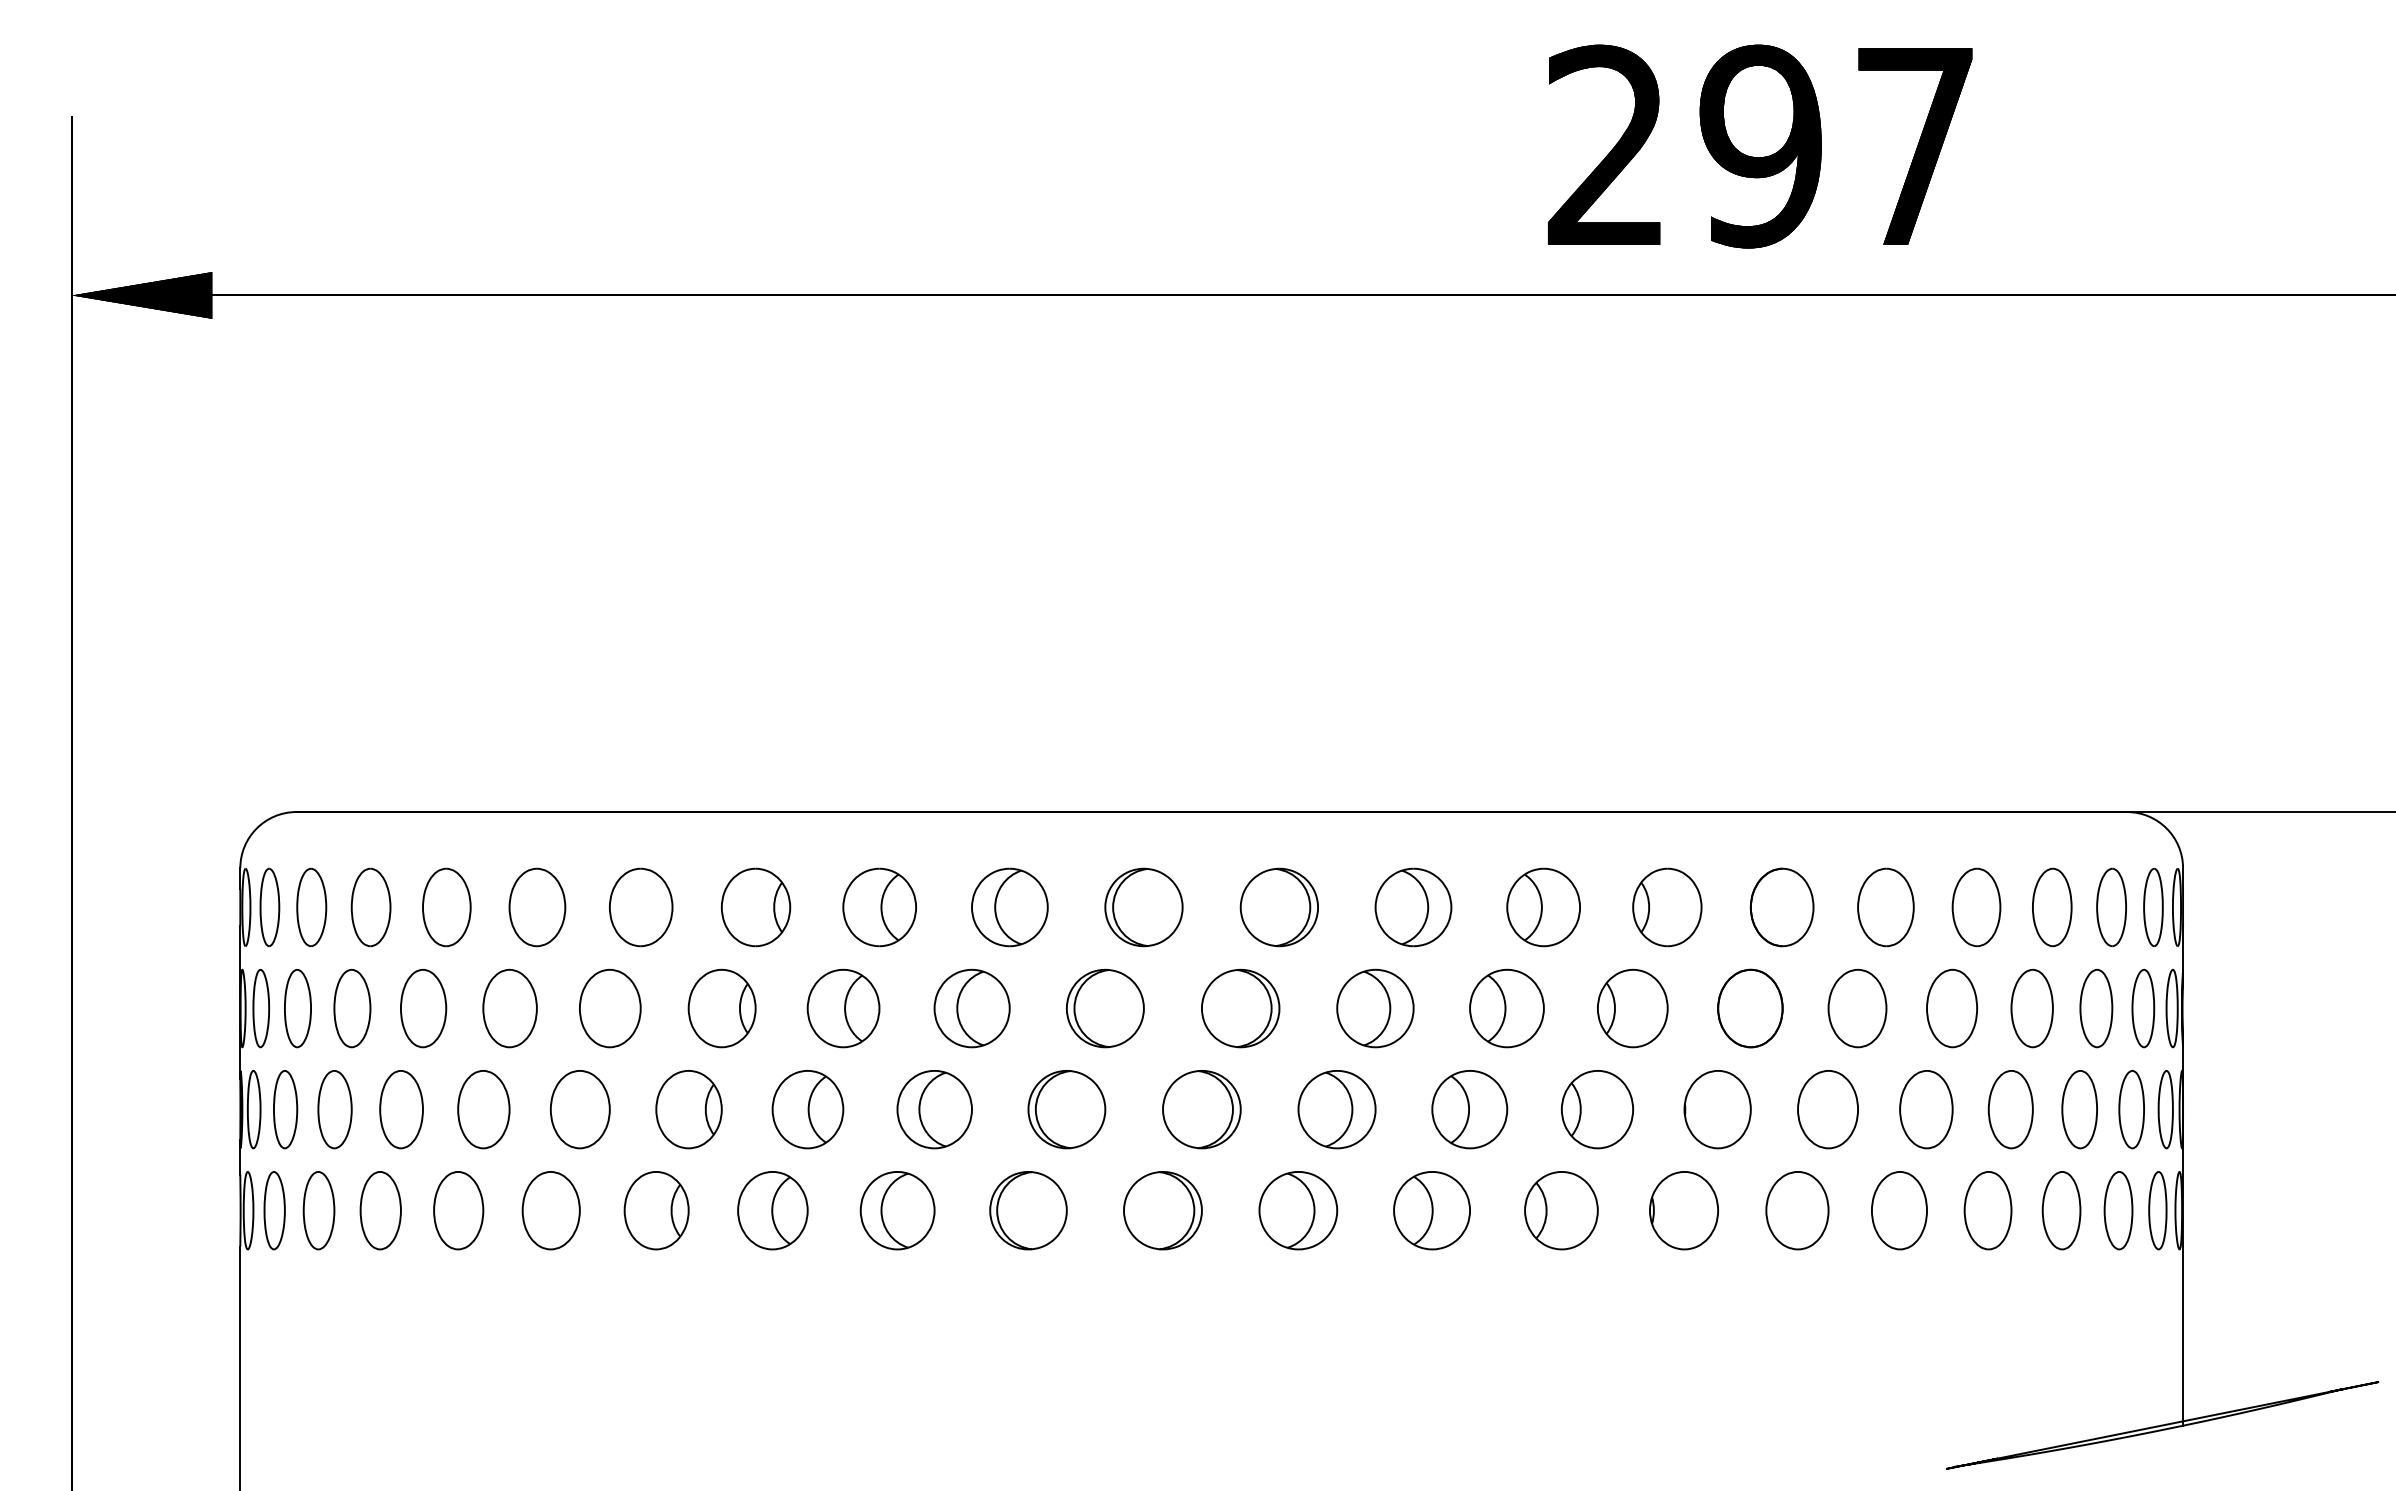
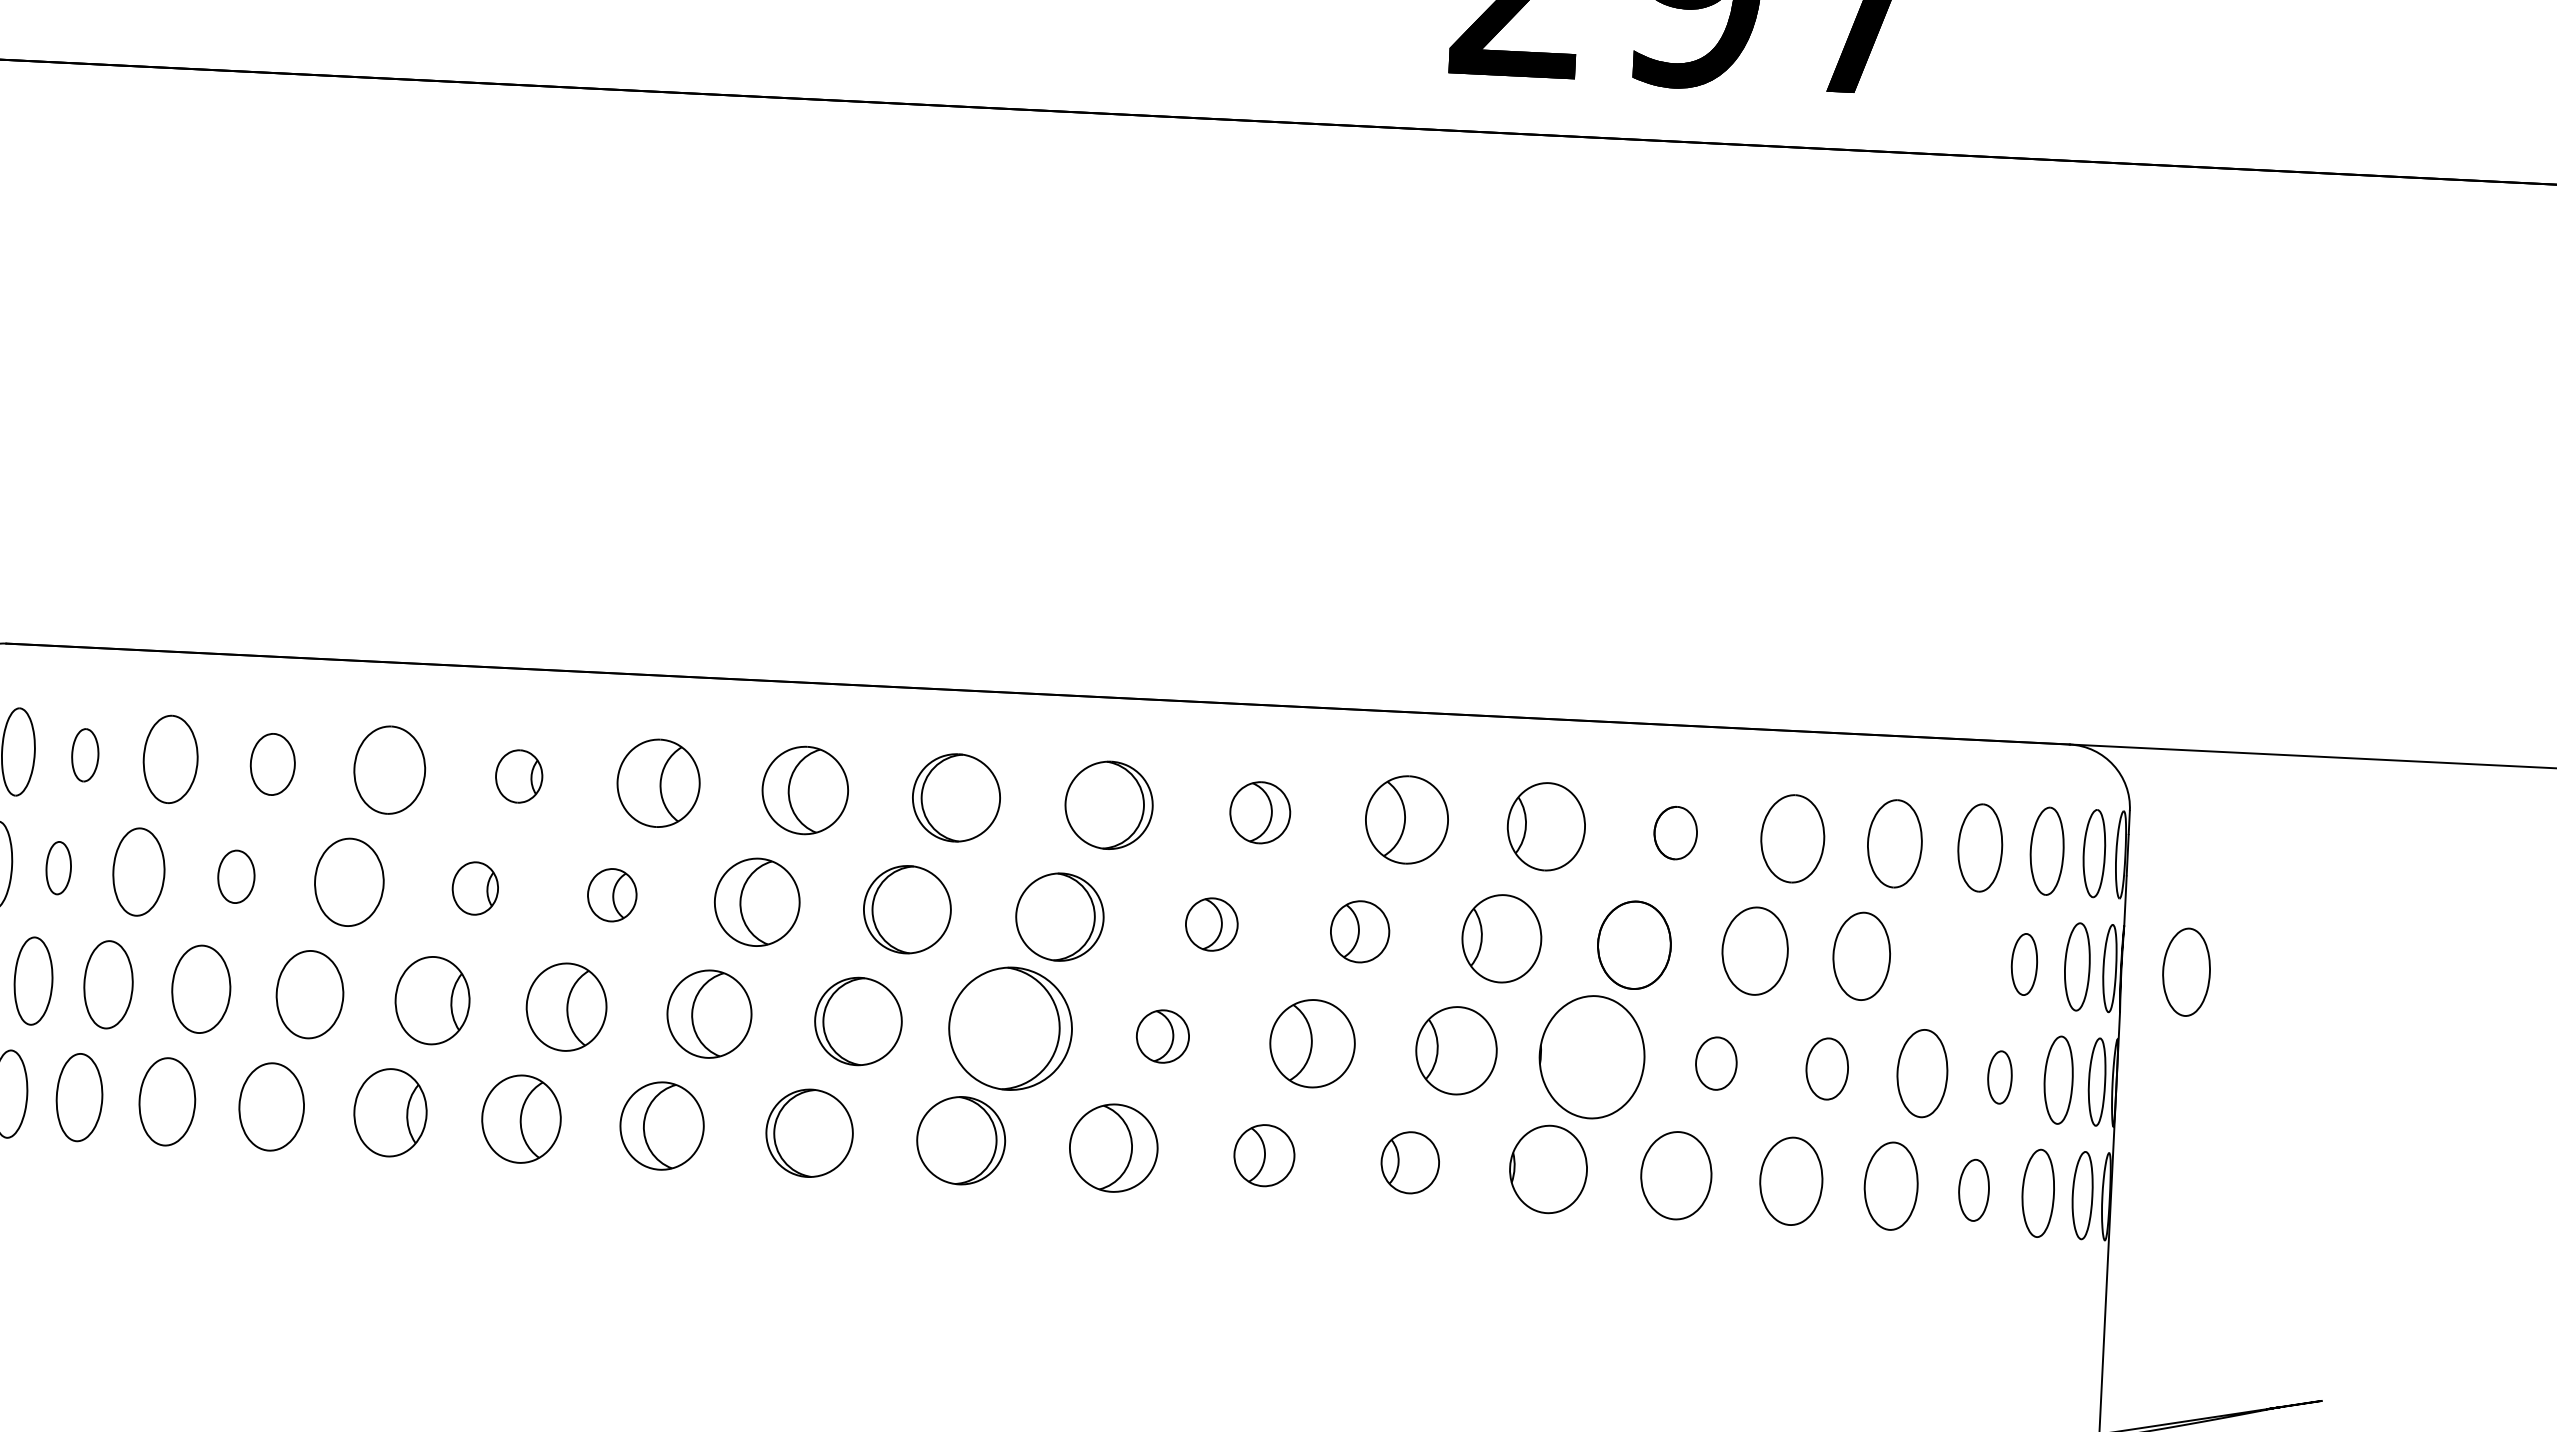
part: (370, 907) -> (84, 755), size x0.6
part: (537, 907) -> (272, 764), size x0.7
part: (755, 907) -> (518, 776), size x0.6
part: (1413, 907) -> (1260, 812), size x0.7
part: (1781, 907) -> (1675, 833), size x0.6
part: (352, 1008) -> (58, 868), size x0.6
part: (509, 1008) -> (235, 876), size x0.6
part: (721, 1008) -> (474, 888), size x0.6
part: (843, 1008) -> (612, 895), size x0.6
part: (1375, 1008) -> (1211, 924), size x0.6
part: (1506, 1008) -> (1359, 931), size x0.7
part: (2031, 1008) -> (2185, 972), moved
part: (2096, 1008) -> (2024, 964), size x0.7
part: (1201, 1109) -> (1010, 1028), size x1.4
part: (1336, 1109) -> (1162, 1036), size x0.6
part: (1717, 1109) -> (1591, 1057), size x1.4
part: (1827, 1109) -> (1715, 1063), size x0.6
part: (1926, 1109) -> (1827, 1068), size x0.7
part: (2079, 1109) -> (1999, 1077), size x0.6
part: (1431, 1210) -> (1263, 1155), size x0.7
part: (1561, 1210) -> (1410, 1162), size x0.7
part: (2061, 1210) -> (1973, 1190), size x0.7

